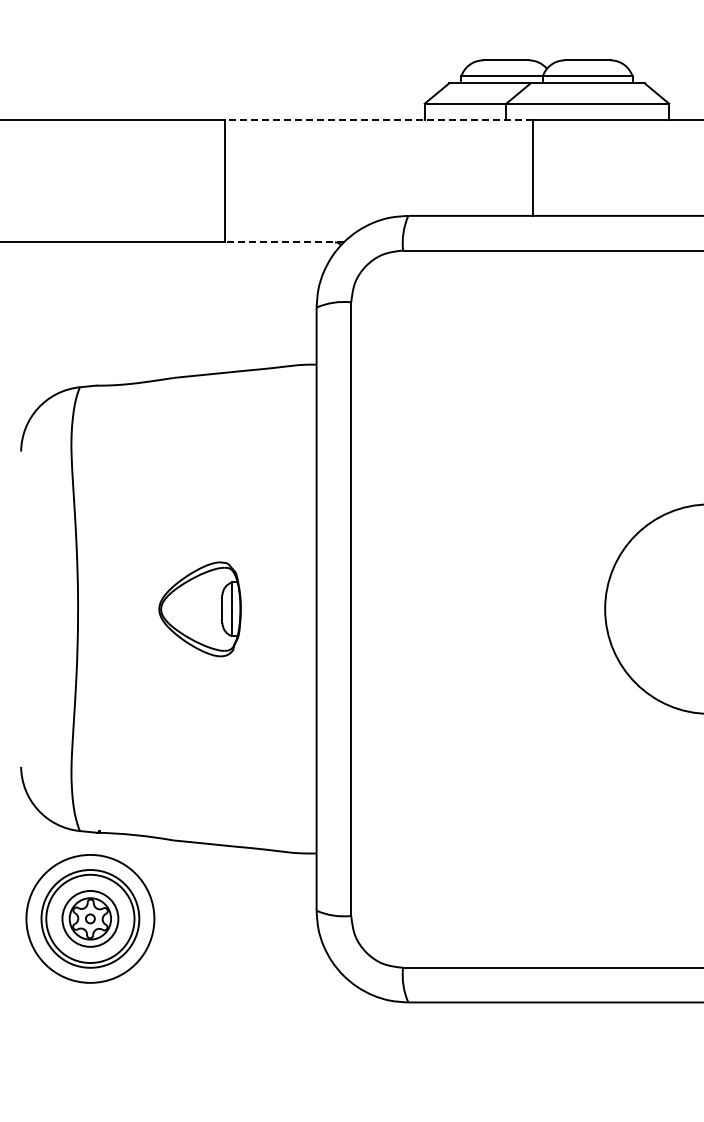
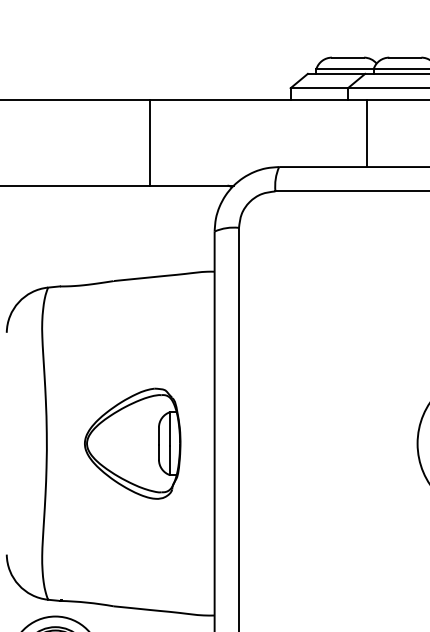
line: (379, 120) -> (258, 99), dashed -> solid
line: (284, 242) -> (192, 185), dashed -> solid
part: (199, 609) -> (132, 443), size x1.67

